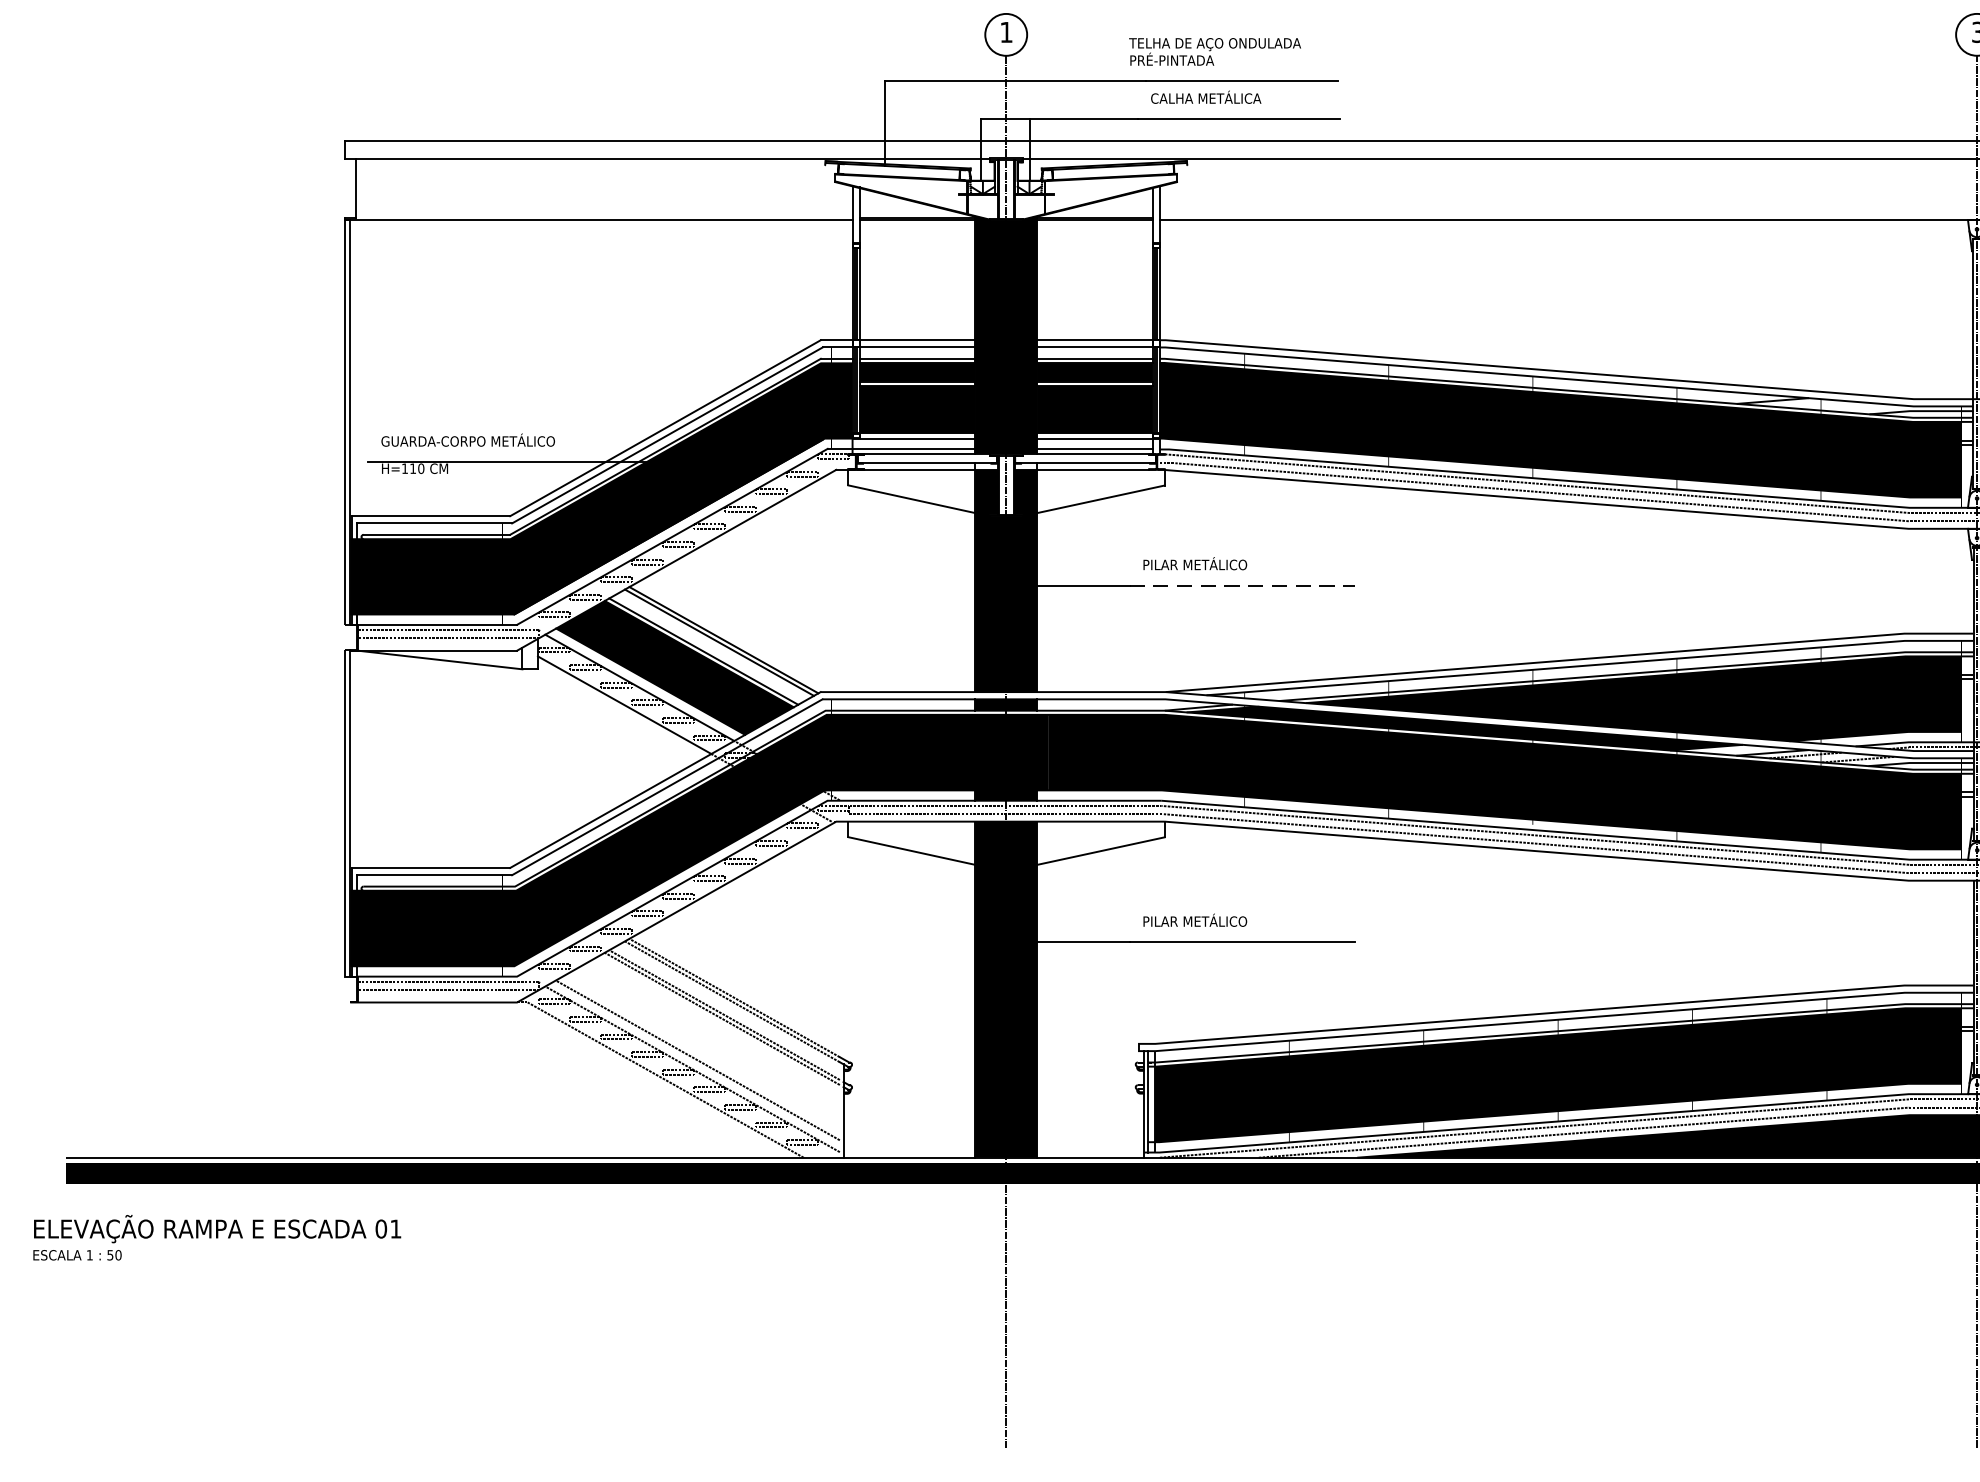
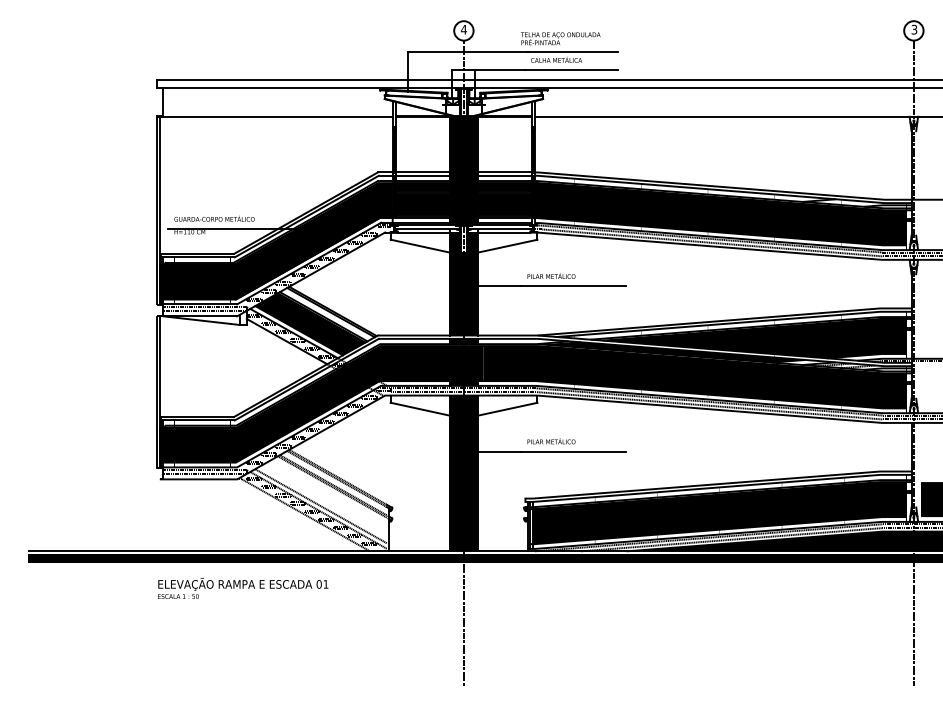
text: (1005, 31) -> (463, 29), 1 -> 4
line: (1242, 586) -> (573, 286), dashed -> solid
text: (217, 1237) -> (243, 588), moved

